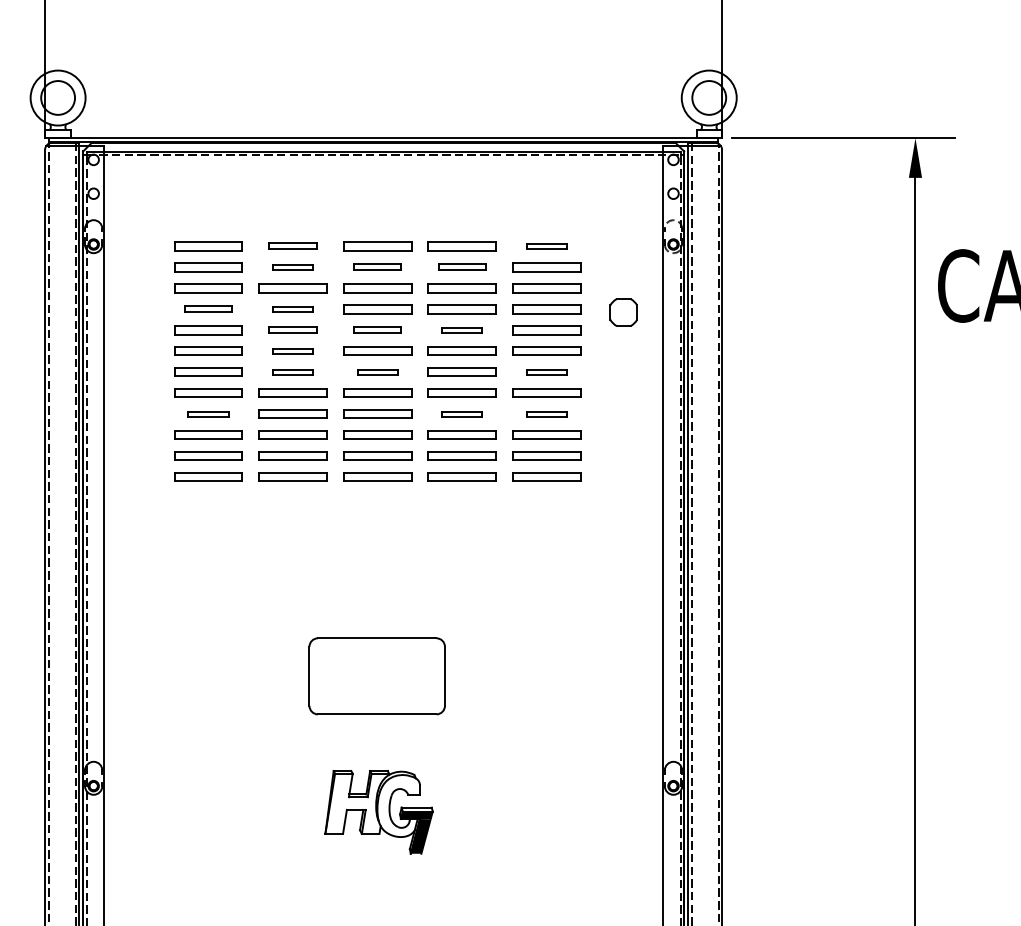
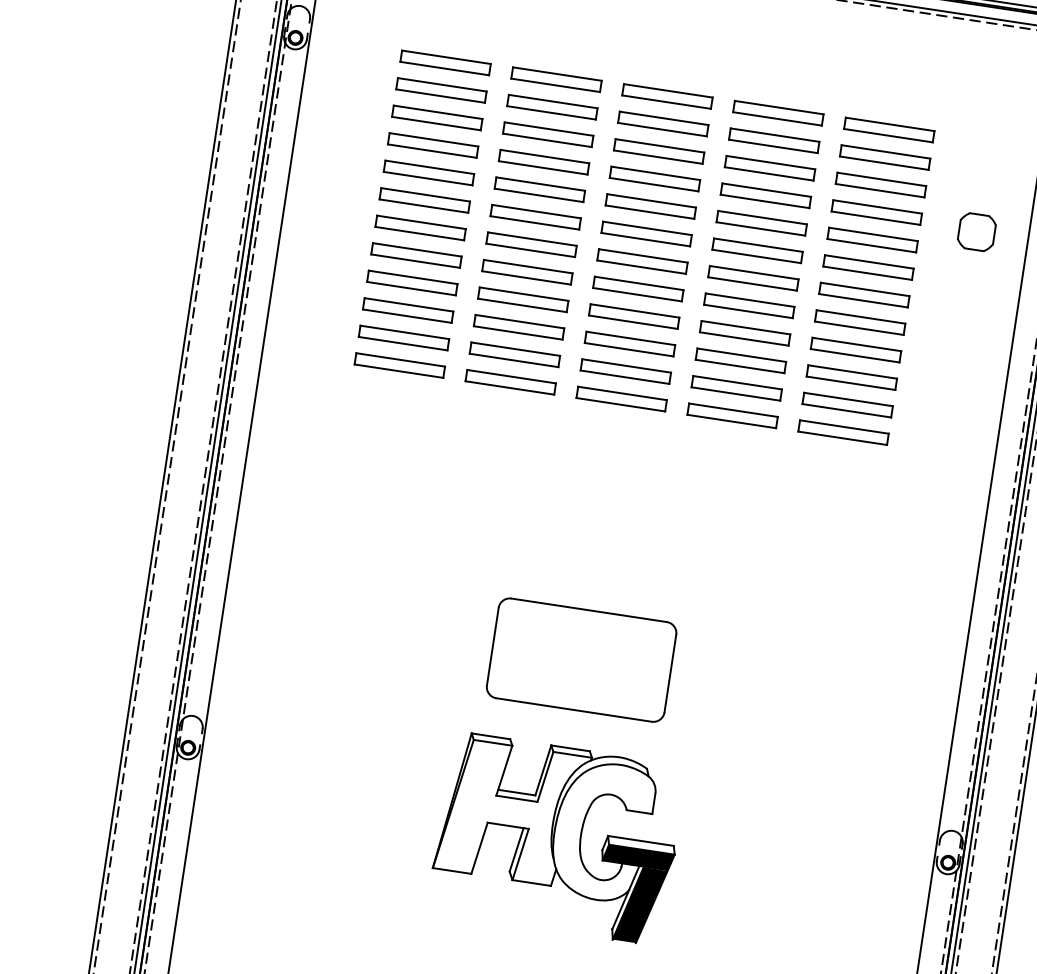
part: (292, 246) -> (555, 79), size x1.43
part: (546, 246) -> (888, 130), size x1.67
part: (292, 267) -> (551, 107), size x1.67
part: (377, 267) -> (663, 124), size x1.43
part: (461, 267) -> (773, 140), size x1.43
part: (208, 309) -> (433, 145), size x1.43
part: (292, 309) -> (543, 162), size x1.67
part: (292, 330) -> (539, 190), size x1.43
part: (377, 330) -> (650, 206), size x1.43
part: (461, 330) -> (760, 223), size x1.67
part: (292, 350) -> (535, 216), size x1.67
part: (292, 371) -> (530, 243), size x1.67
part: (377, 371) -> (642, 260), size x1.67
part: (546, 371) -> (863, 294), size x1.67
part: (208, 413) -> (412, 282), size x1.67
part: (461, 413) -> (744, 332), size x1.67
part: (546, 413) -> (855, 349), size x1.67
part: (378, 812) -> (556, 838), size x1.67

